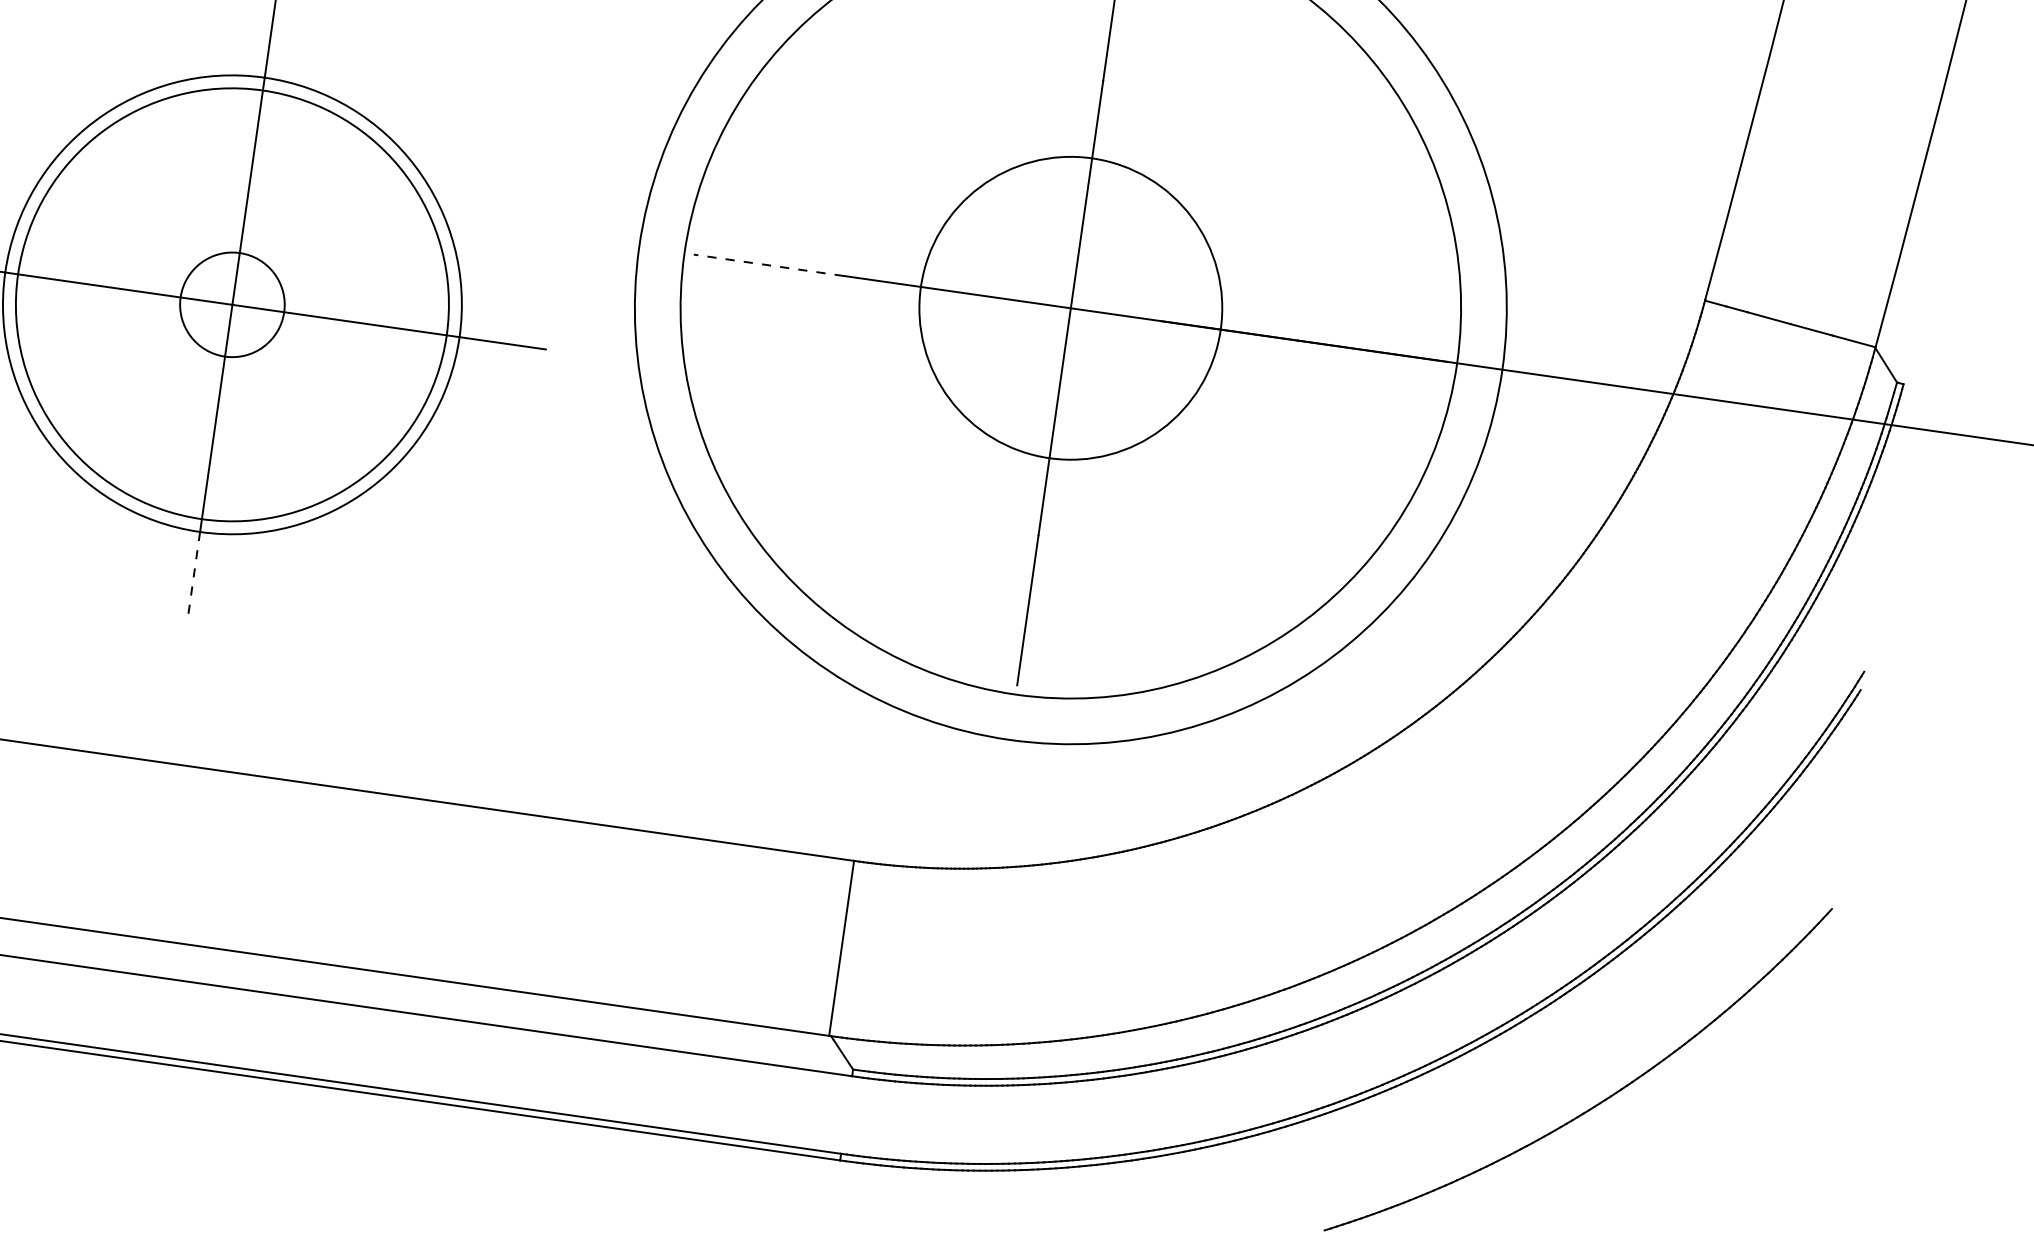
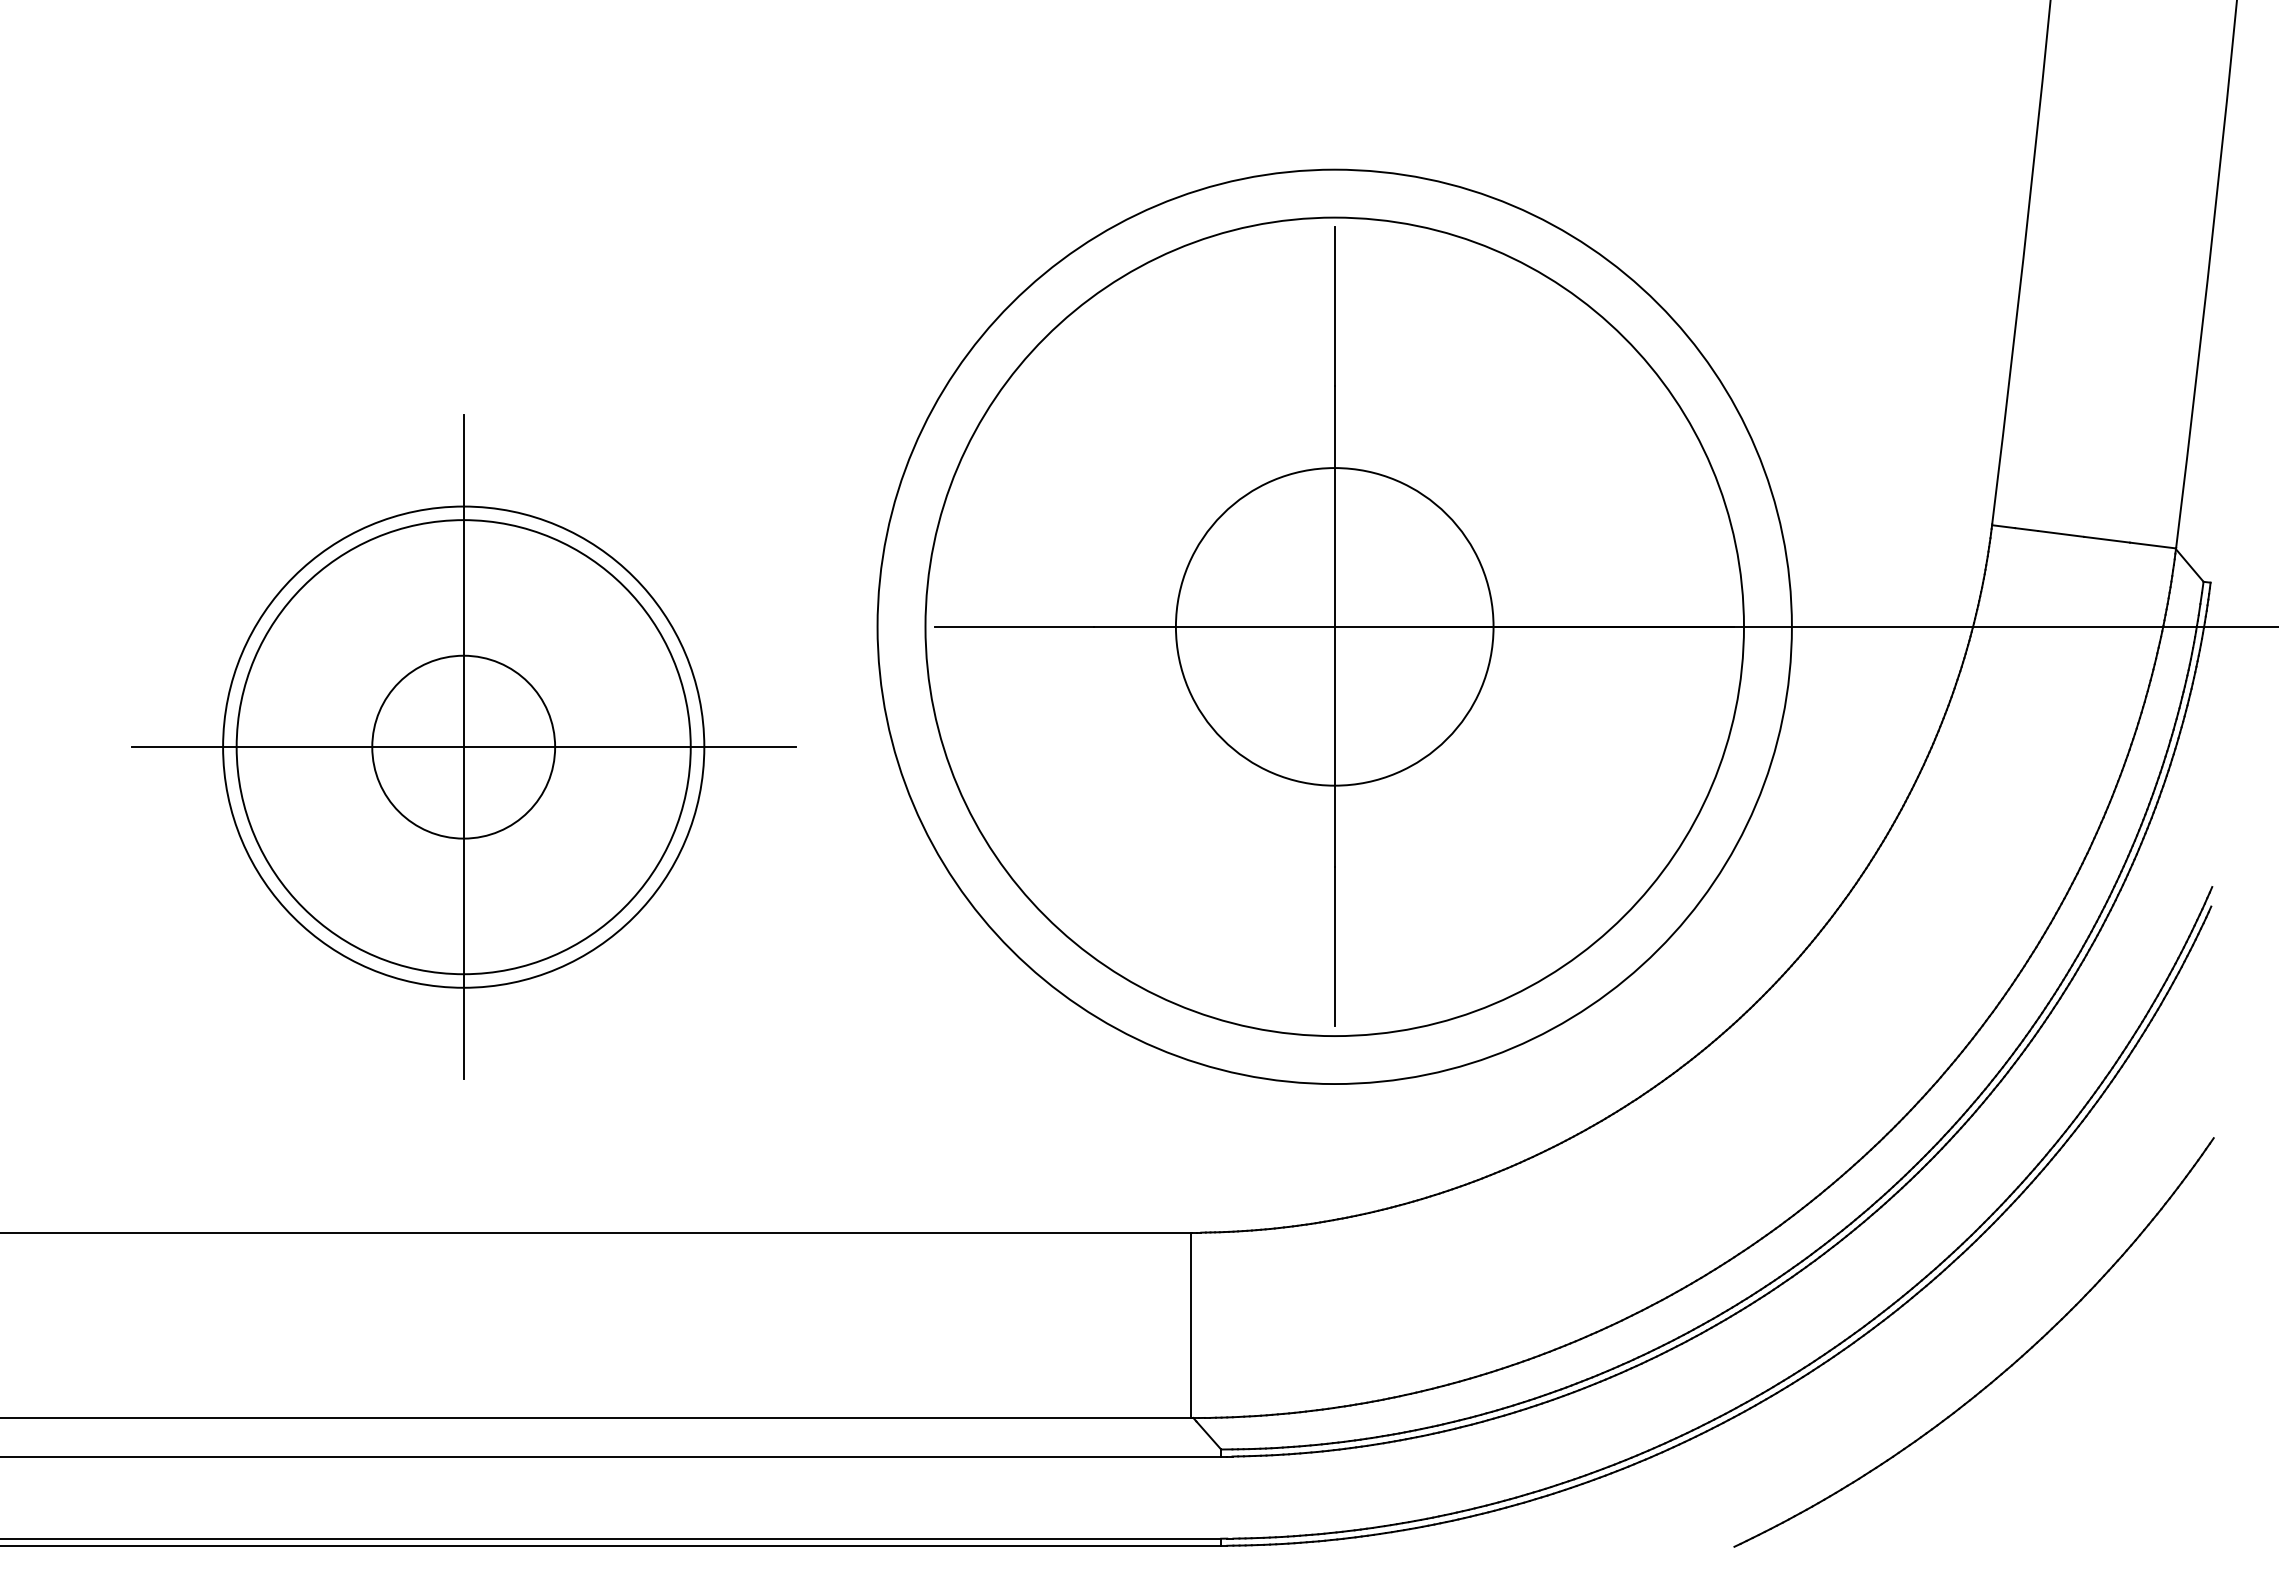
line: (768, 264) -> (1014, 626), dashed -> solid
circle: (232, 304) -> (463, 746), size x1.67
line: (193, 575) -> (463, 1033), dashed -> solid

